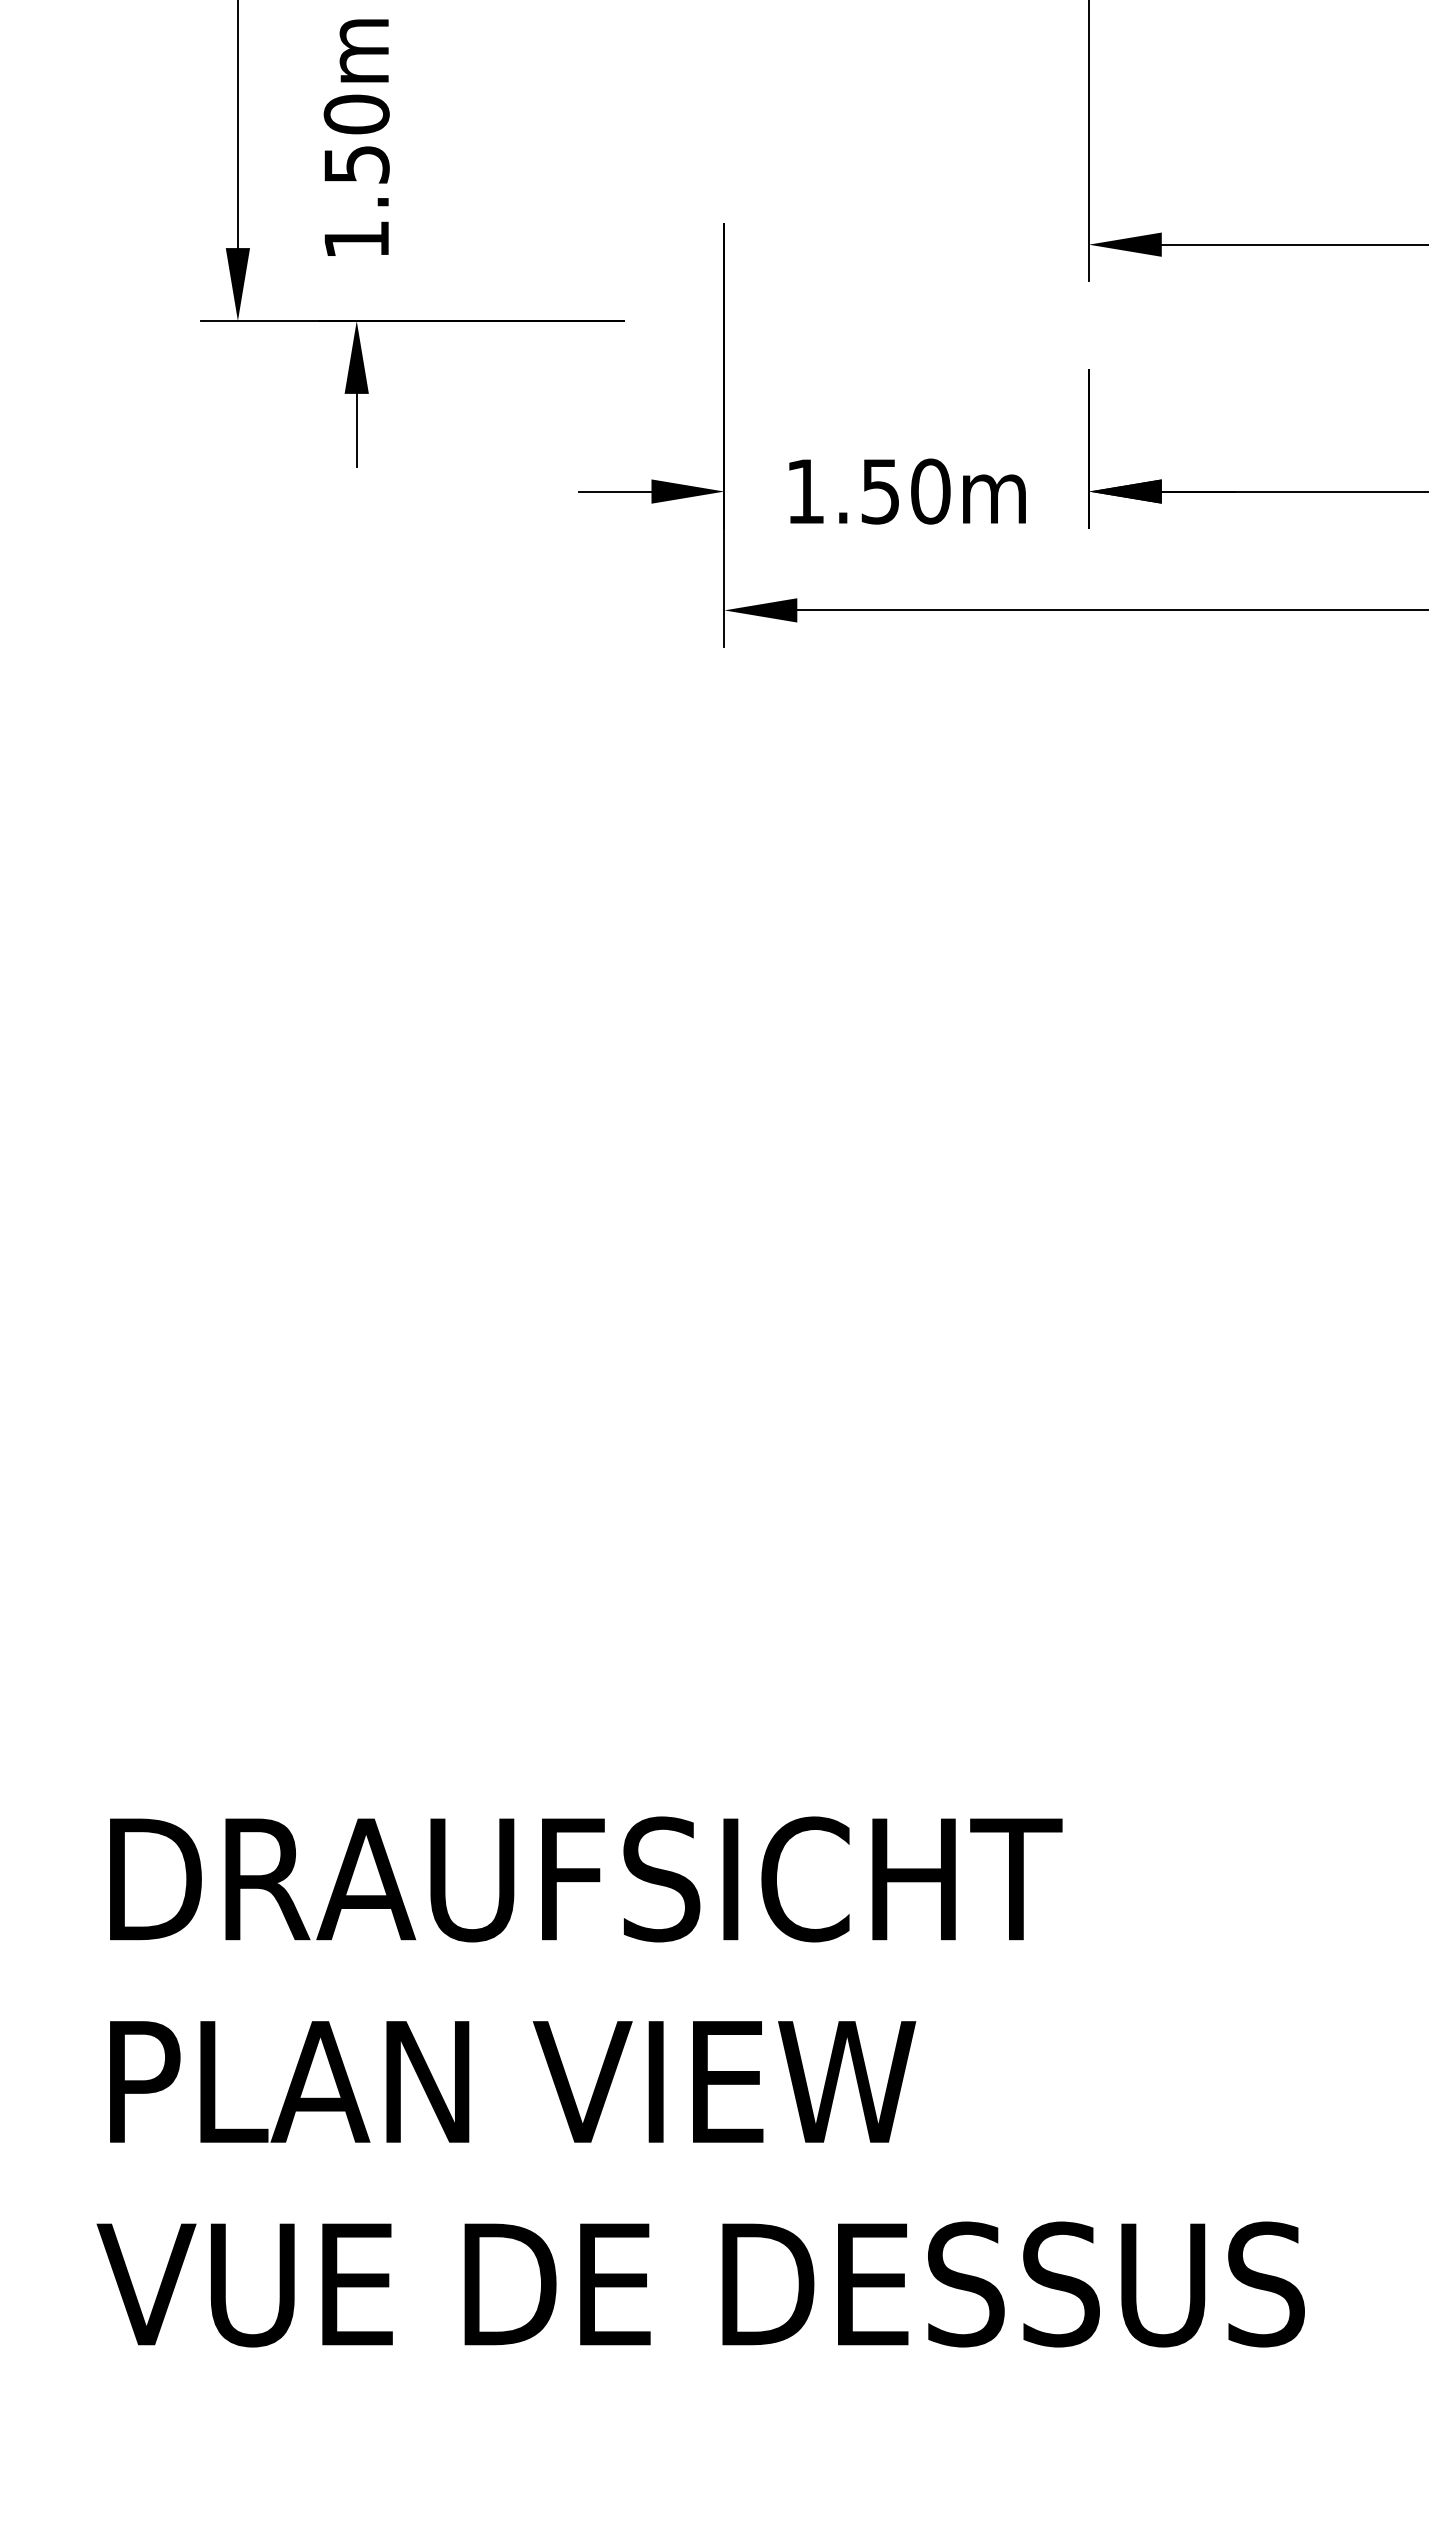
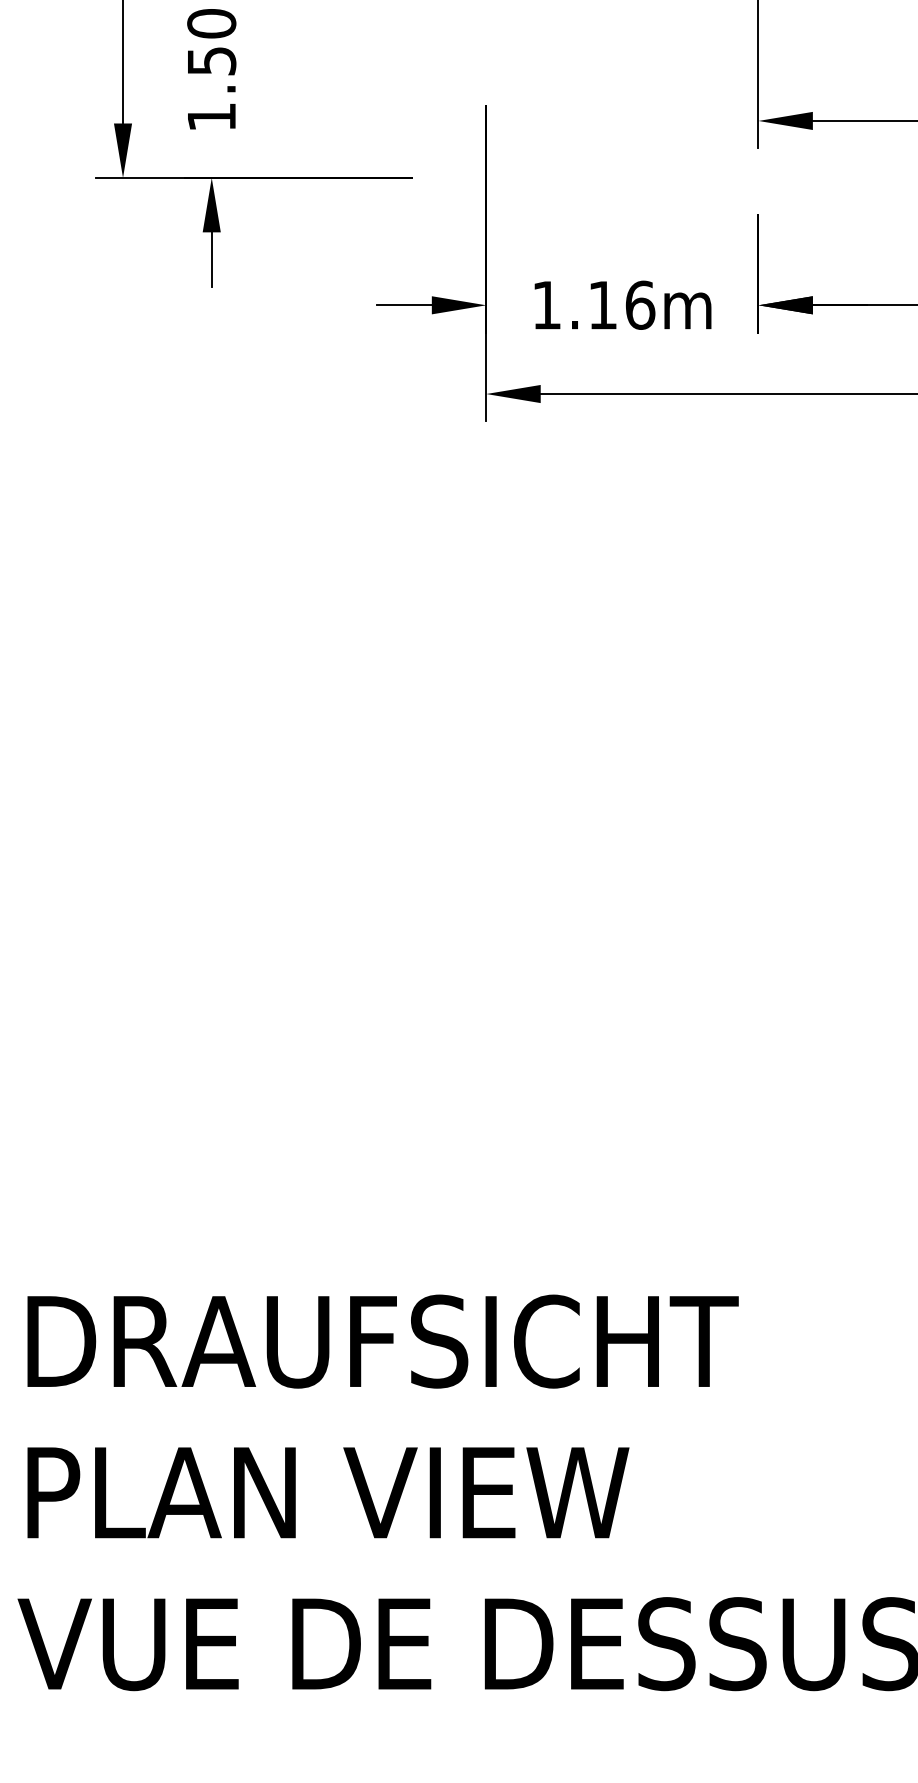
text: (905, 491) -> (621, 305), 1.50m -> 1.16m

